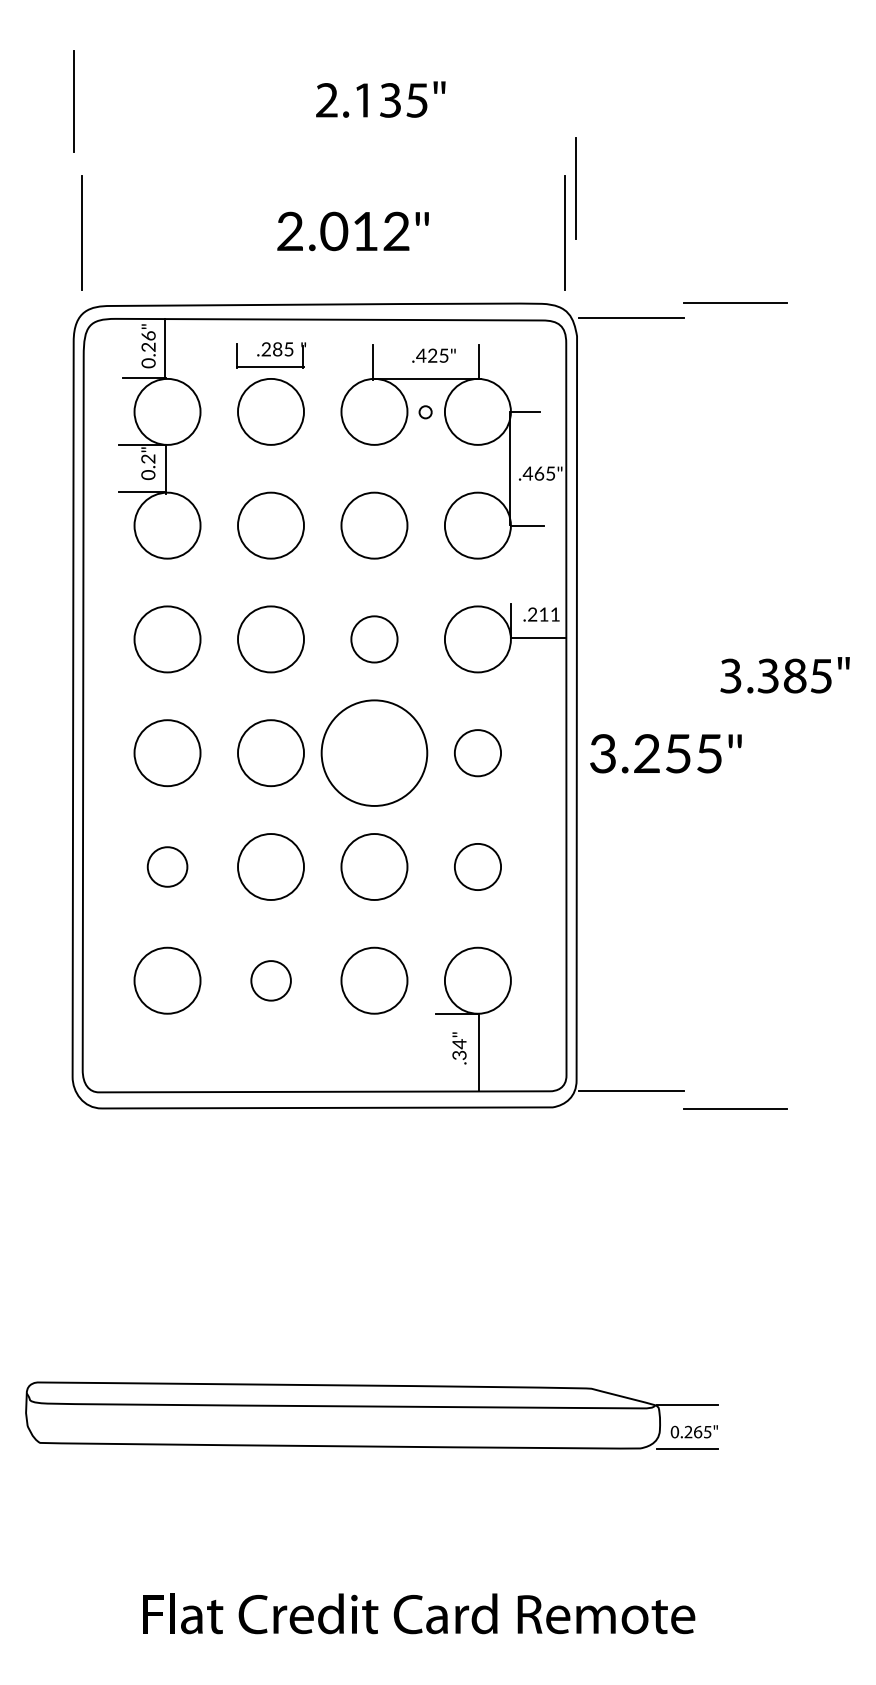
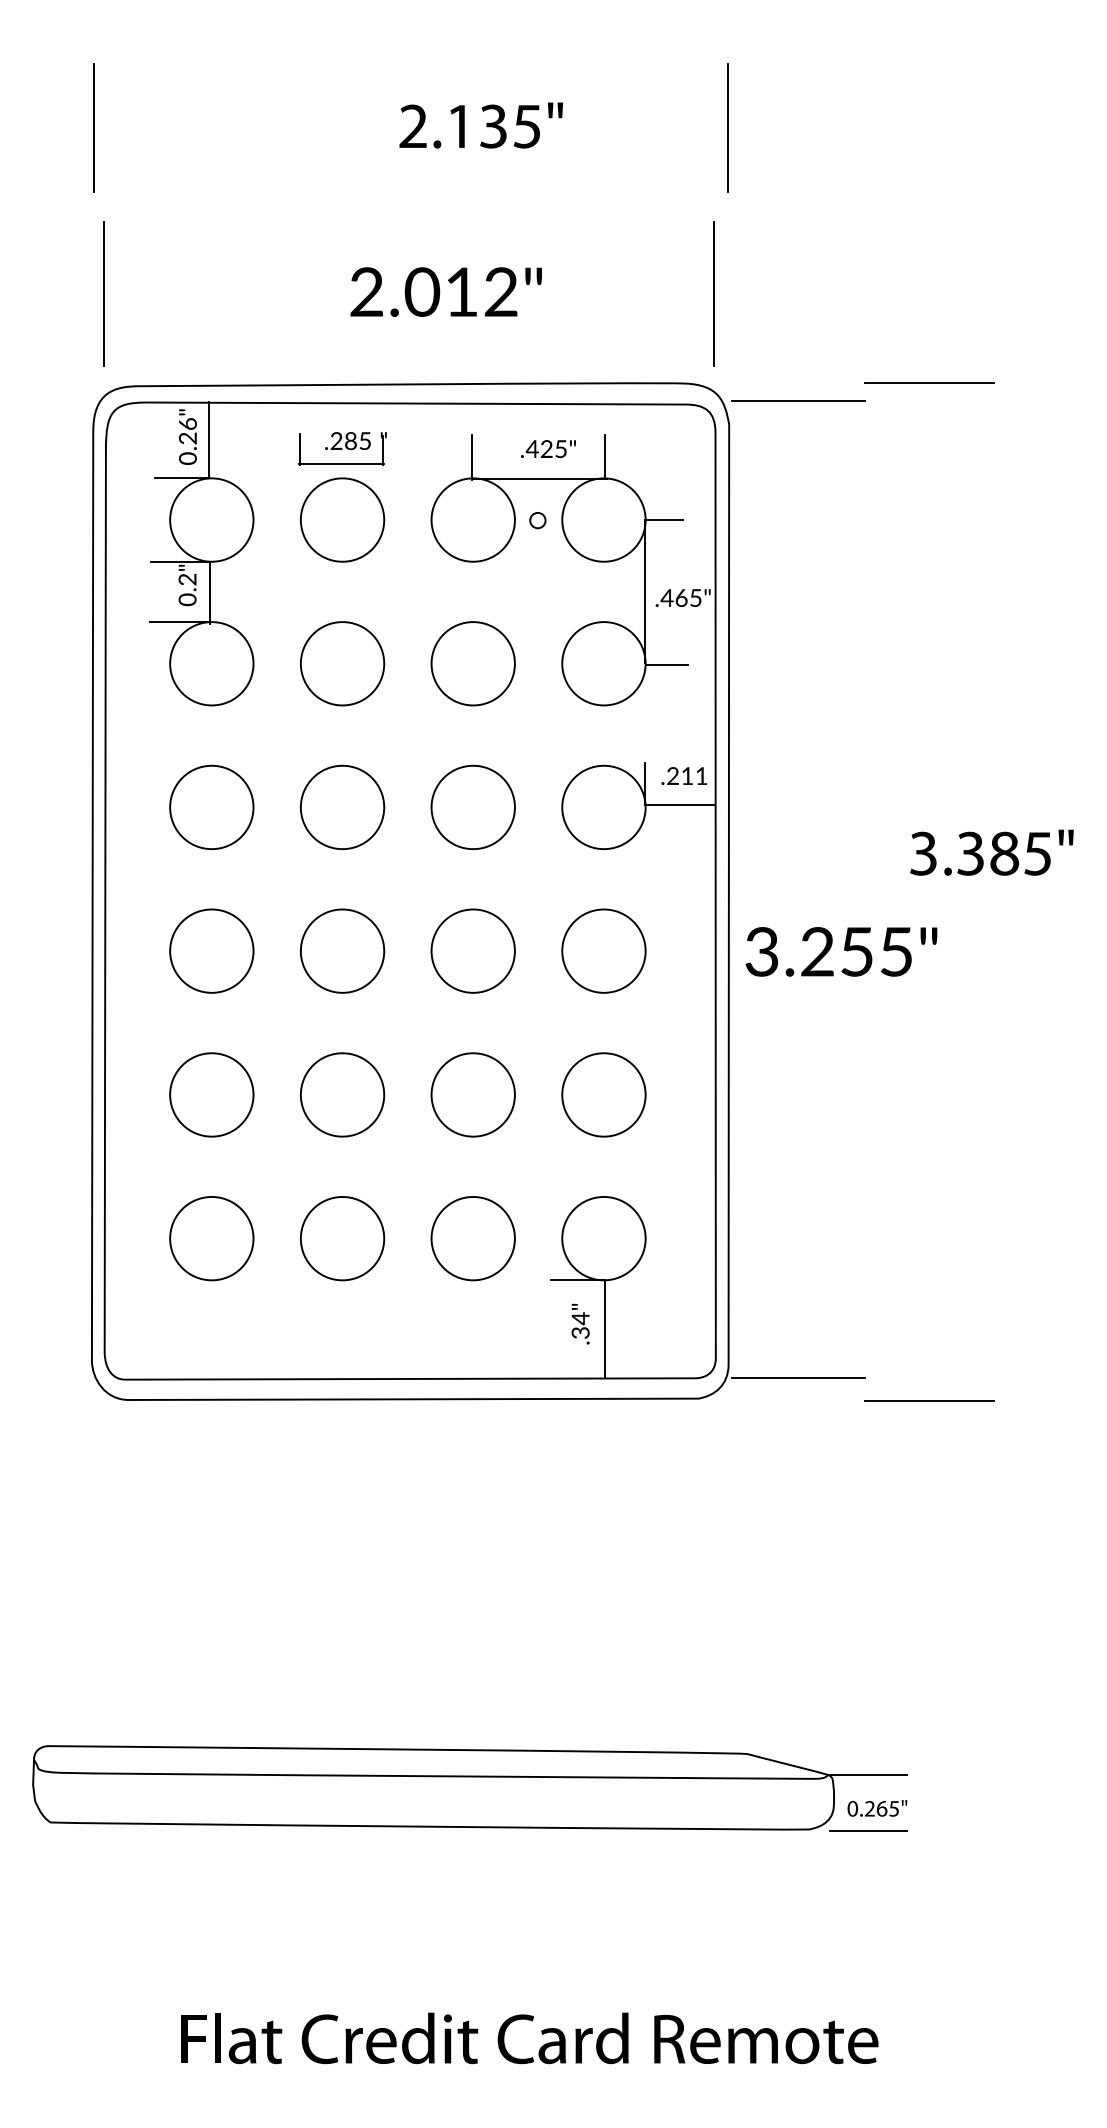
line: (575, 188) -> (727, 127), moved
circle: (373, 639) -> (472, 807), size x1.43
circle: (373, 752) -> (472, 950), size x0.62
circle: (477, 752) -> (603, 950), size x1.43
circle: (167, 866) -> (211, 1094), size x1.67
circle: (477, 866) -> (603, 1094), size x1.43
circle: (270, 980) -> (342, 1238), size x1.67

